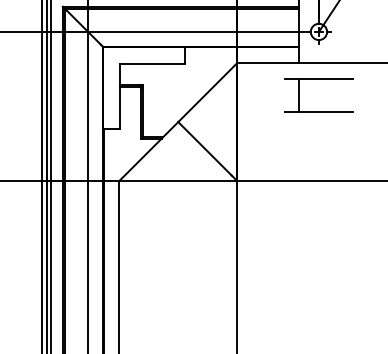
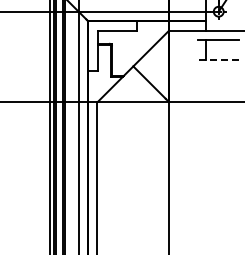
line: (318, 112) -> (218, 60), solid -> dashed

